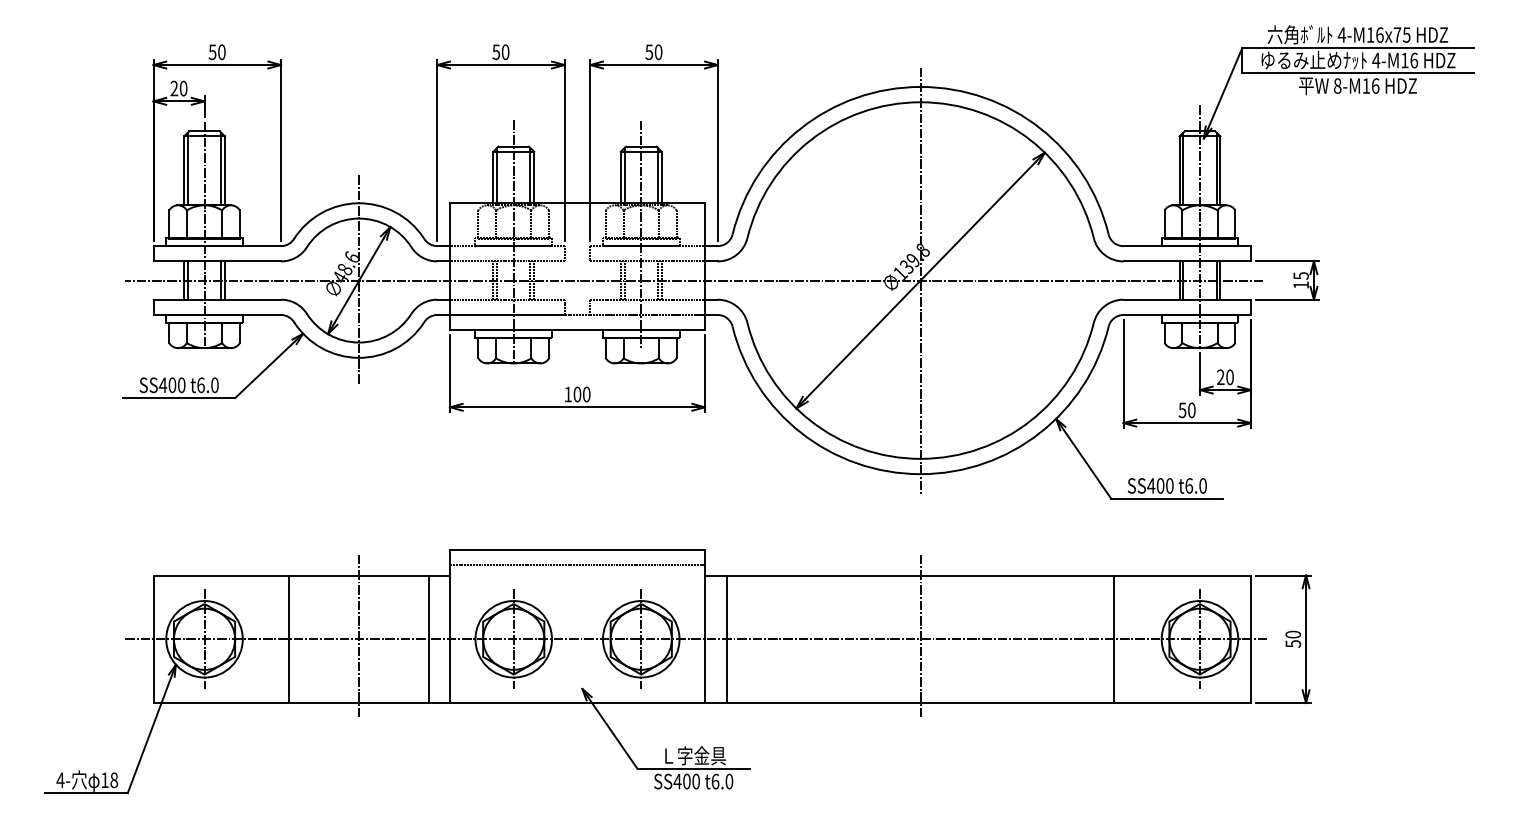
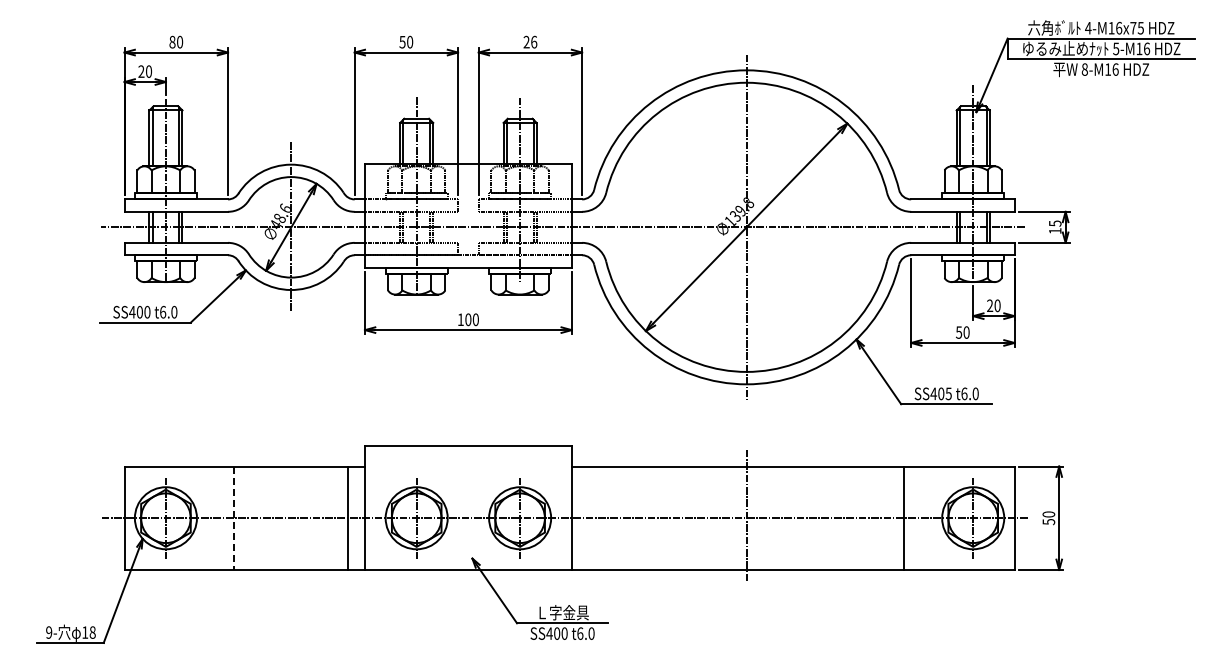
text: (212, 51) -> (172, 41), 50 -> 80
text: (654, 51) -> (530, 41), 50 -> 26
text: (1375, 60) -> (1115, 48), 4-M16 -> 5-M16
text: (1169, 485) -> (948, 393), SS400 -> SS405
line: (576, 565) -> (467, 458), removed
line: (359, 635) -> (291, 515), removed
line: (726, 638) -> (589, 517), removed
line: (289, 639) -> (234, 518), solid -> dashed
text: (59, 780) -> (48, 632), 4- -> 9-

